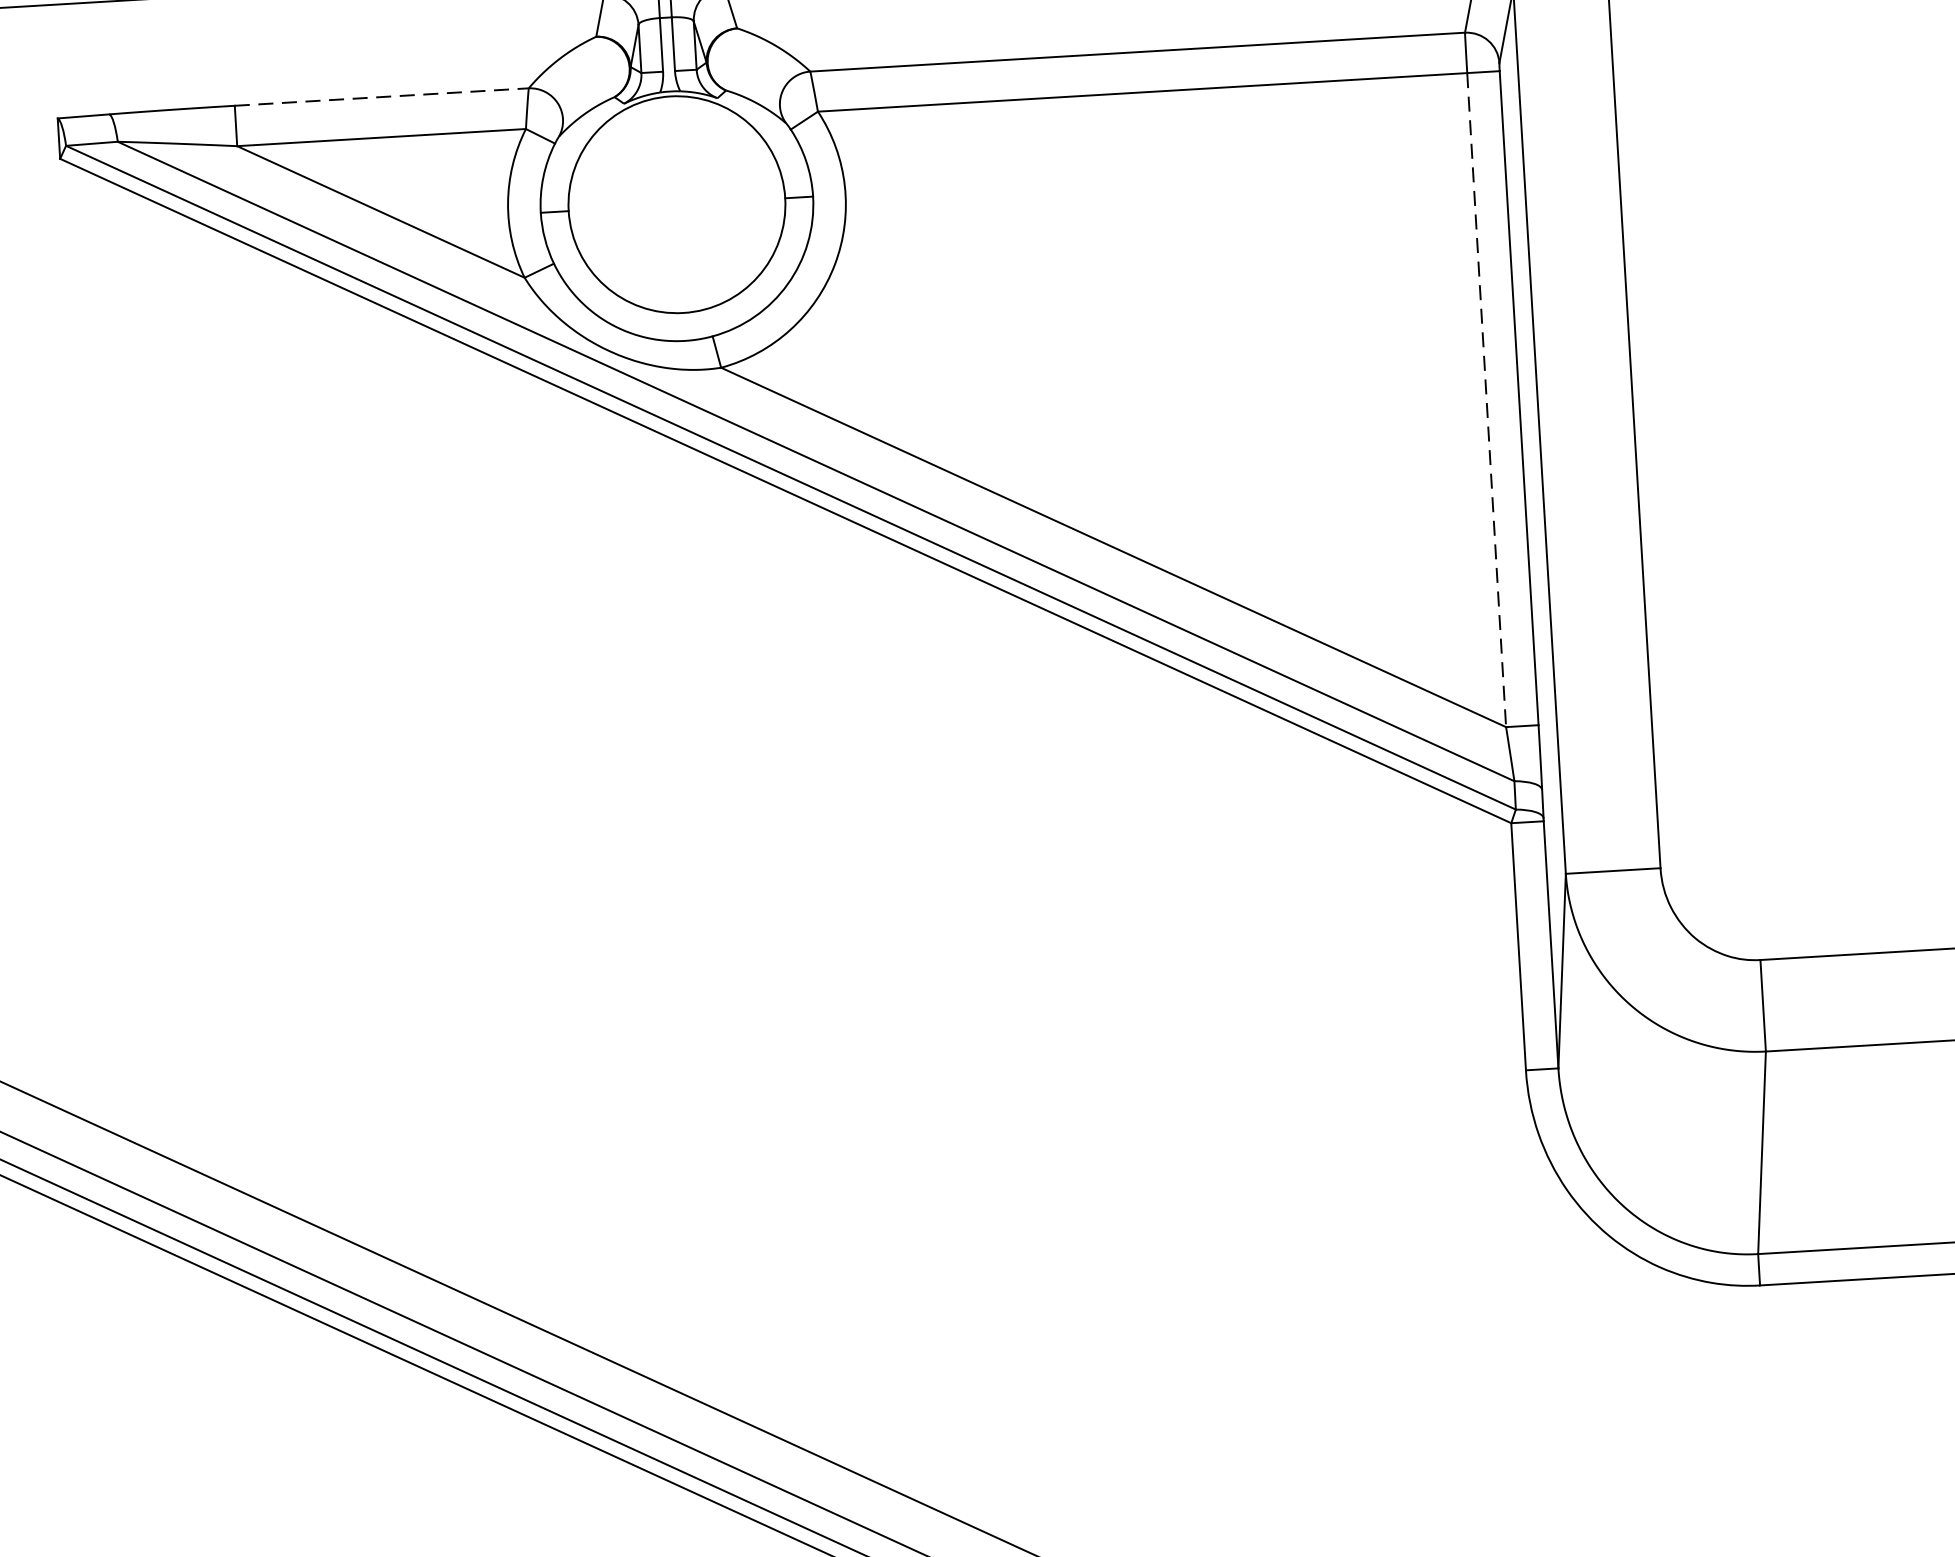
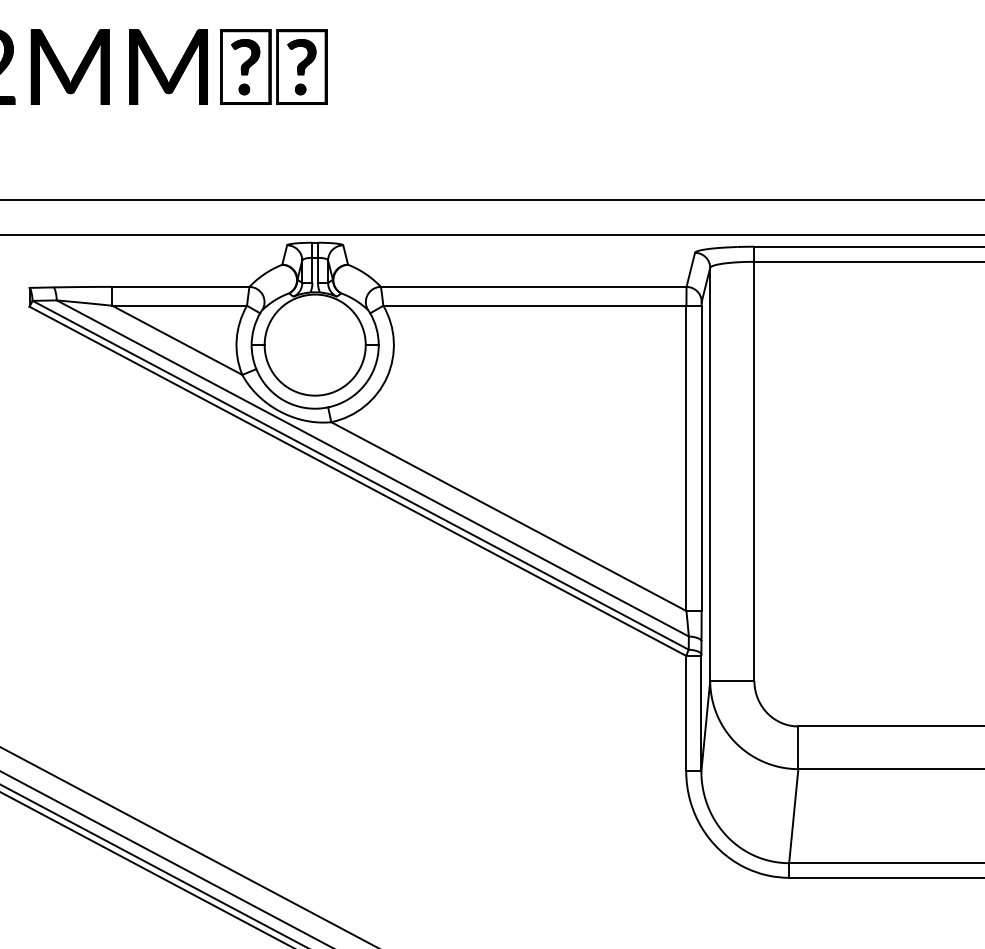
line: (380, 96) -> (180, 286), dashed -> solid
line: (1486, 400) -> (686, 458), dashed -> solid

